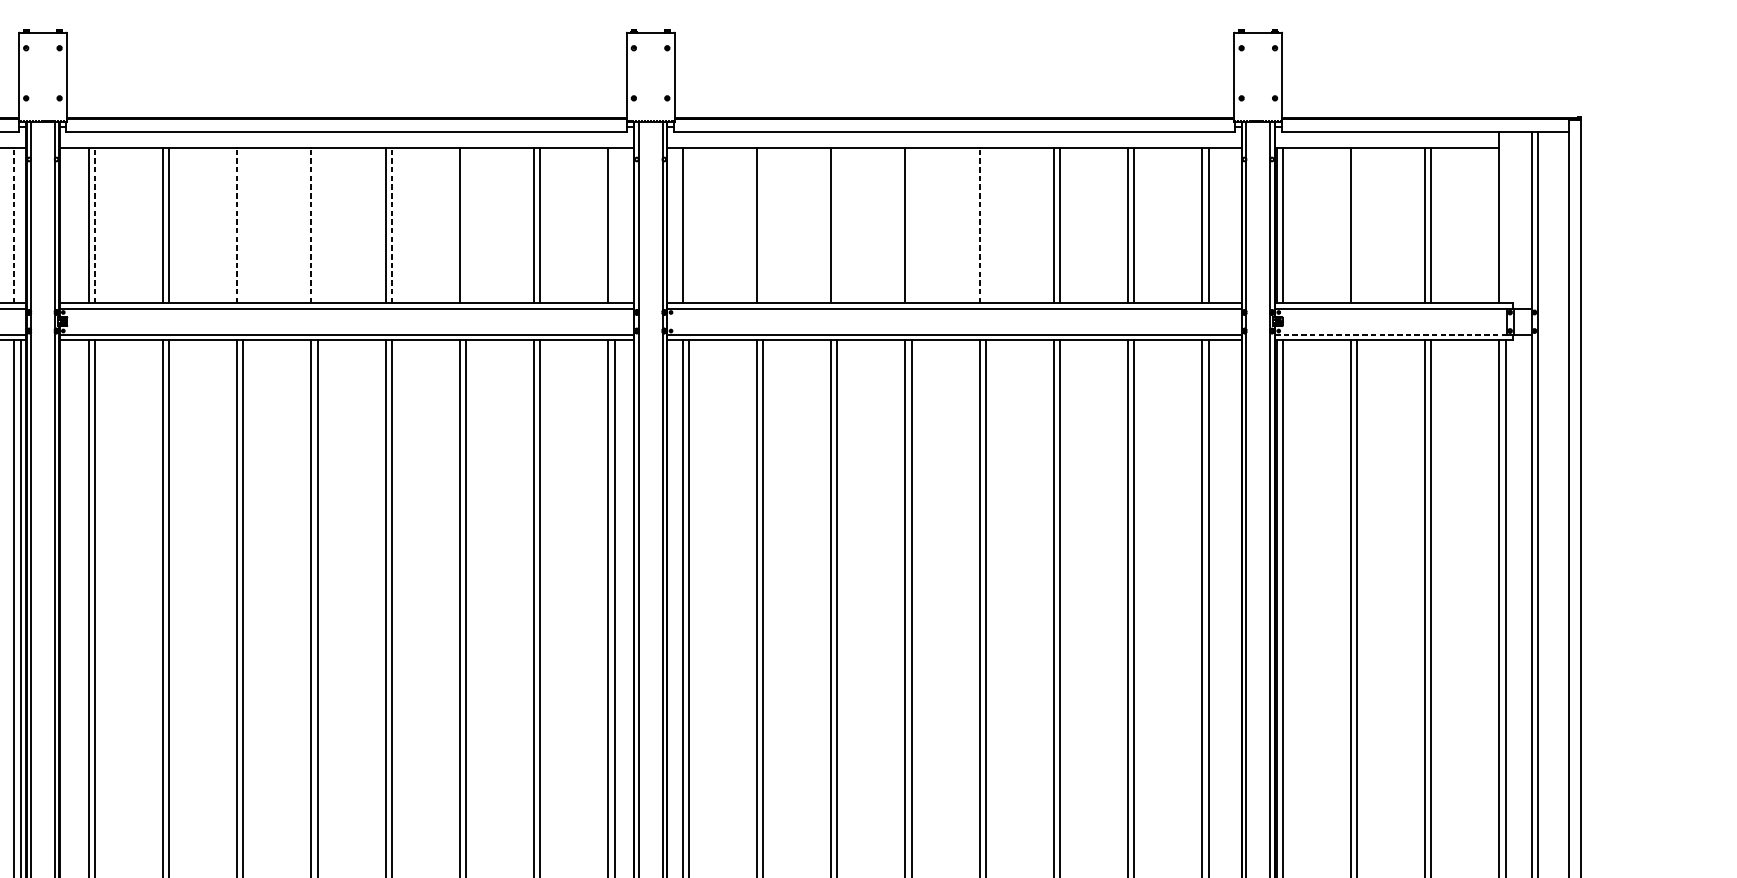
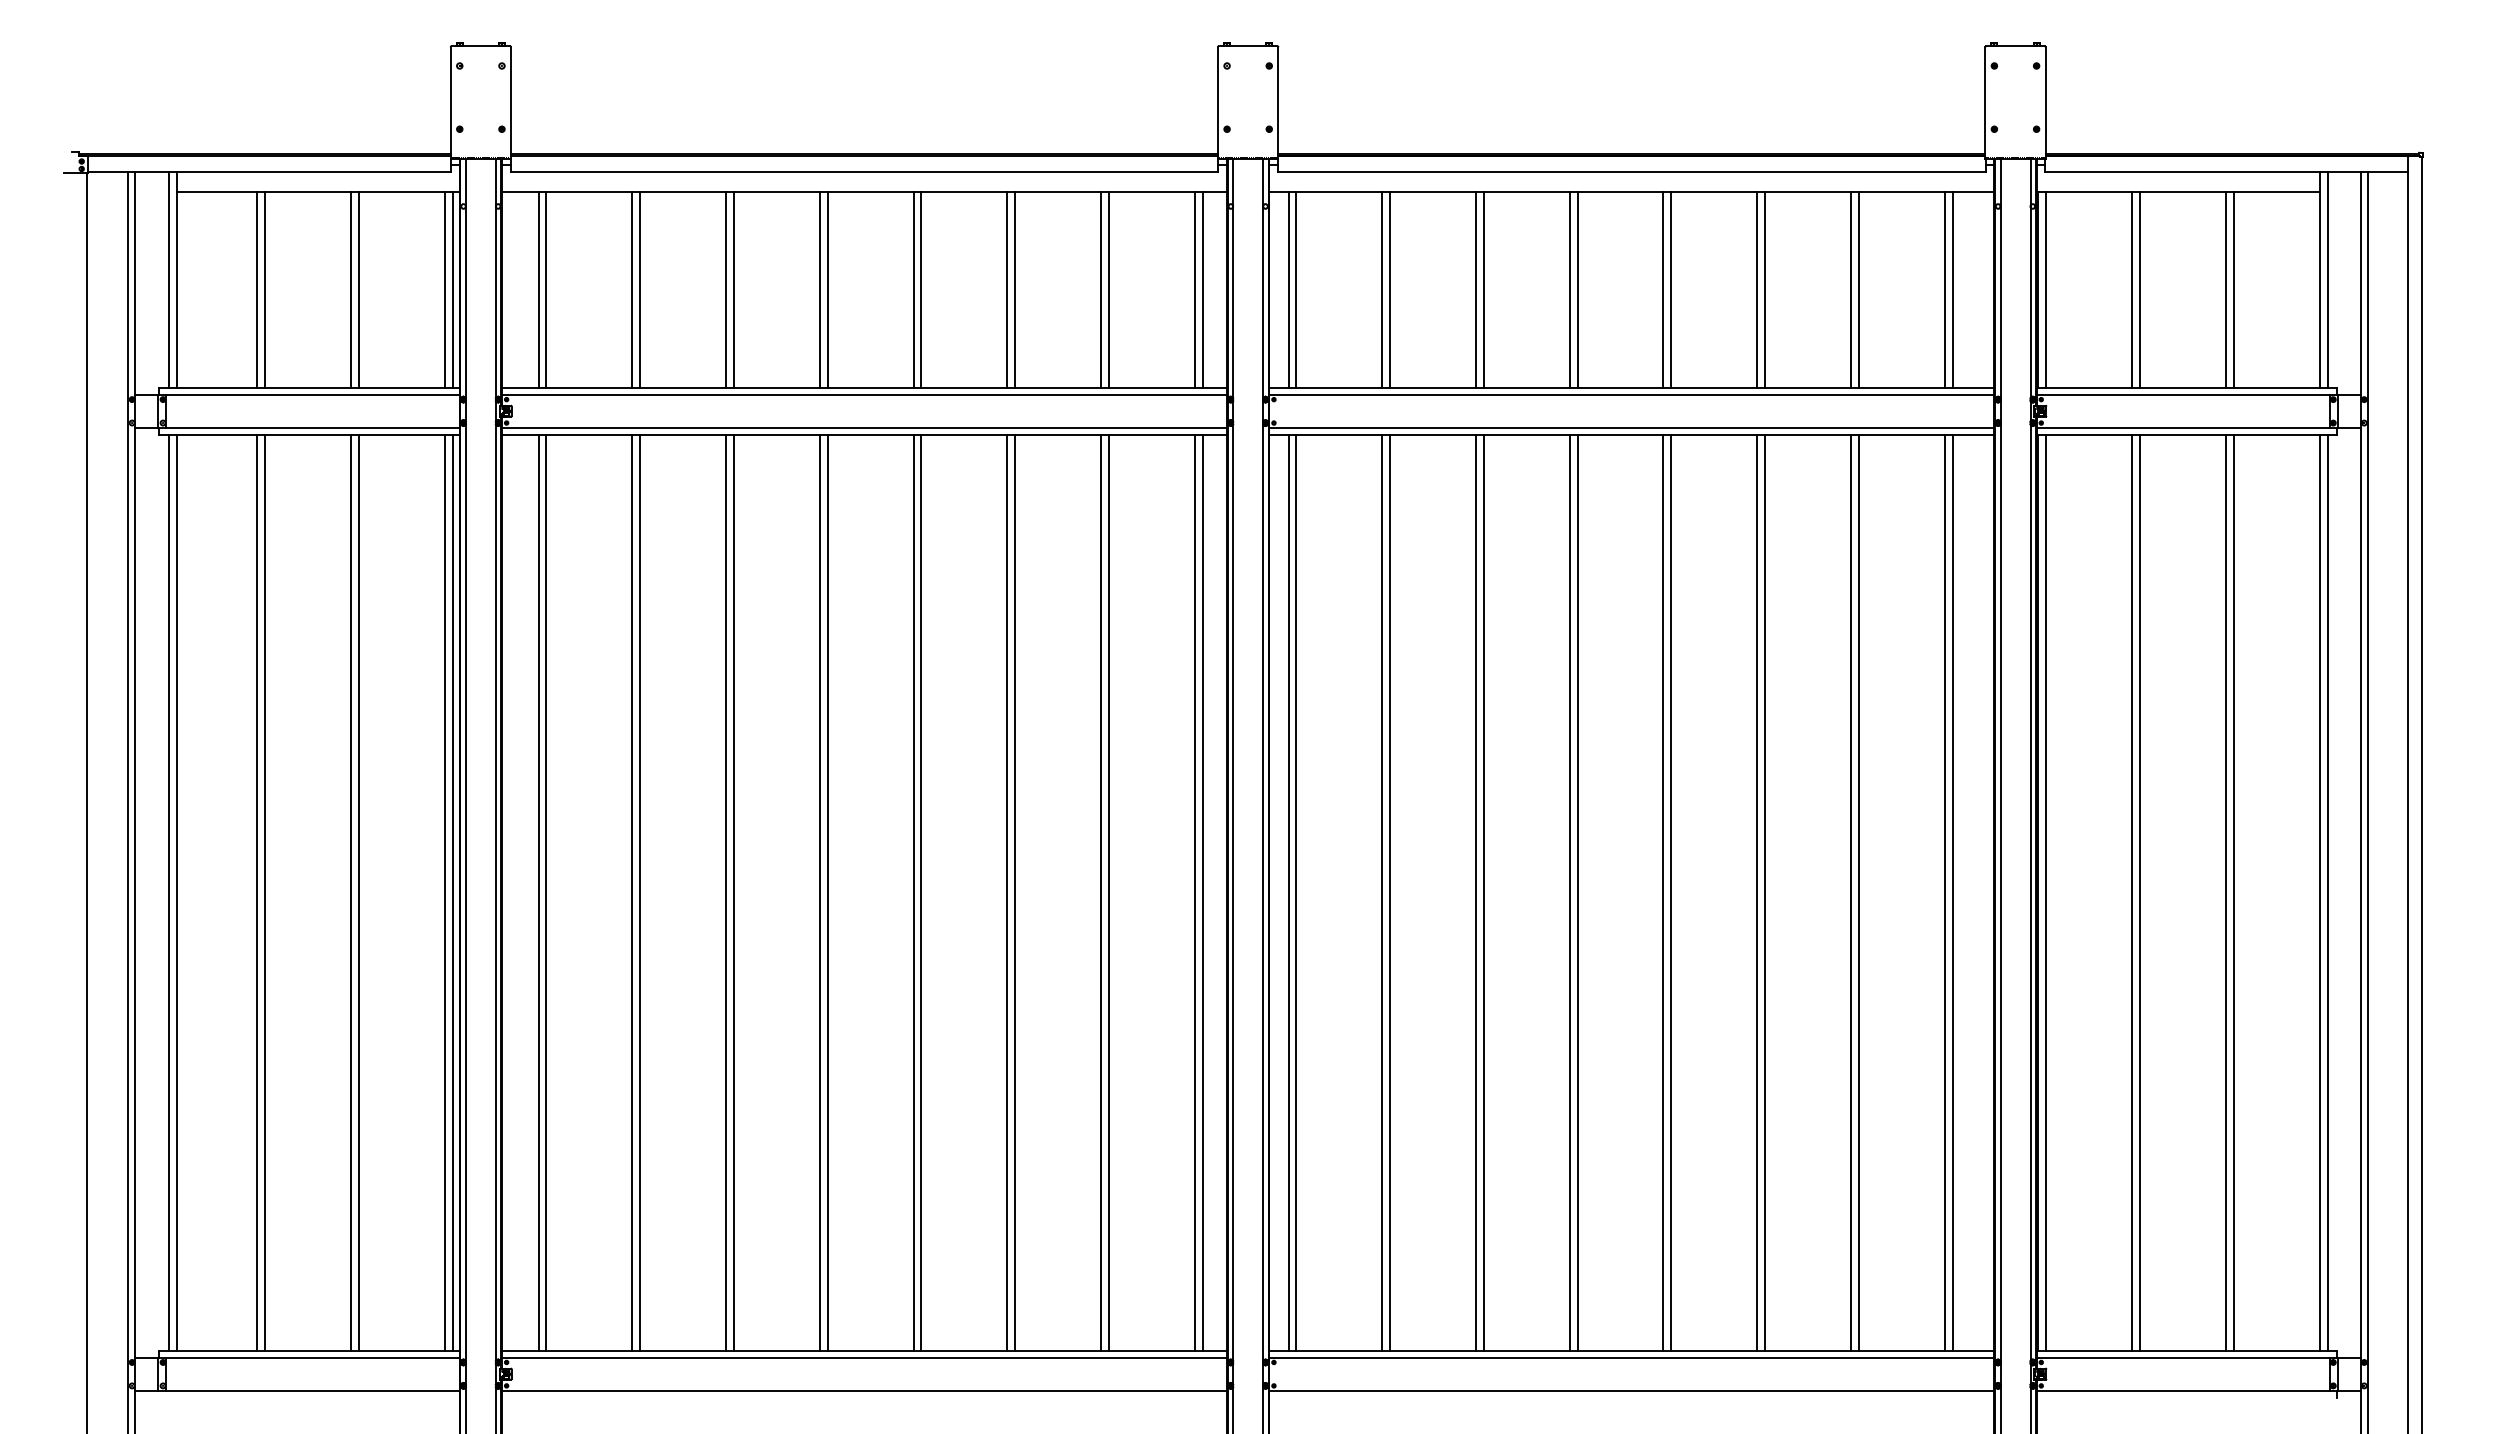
line: (1505, 217) -> (2327, 279), added
line: (20, 225) -> (452, 289), added
line: (243, 225) -> (733, 289), added
line: (317, 225) -> (827, 289), added
line: (466, 225) -> (1015, 289), added
line: (614, 225) -> (1202, 289), added
line: (688, 225) -> (1296, 289), added
line: (763, 225) -> (1390, 289), added
line: (837, 225) -> (1483, 289), added
line: (911, 225) -> (1577, 289), added
line: (985, 225) -> (1671, 289), added
line: (1357, 225) -> (2140, 289), added
line: (14, 226) -> (444, 290), dashed -> solid
line: (94, 226) -> (546, 290), dashed -> solid
line: (237, 226) -> (726, 290), dashed -> solid
line: (311, 226) -> (819, 290), dashed -> solid
line: (391, 226) -> (921, 290), dashed -> solid
line: (979, 226) -> (1663, 290), dashed -> solid
line: (1391, 334) -> (2183, 427), dashed -> solid

